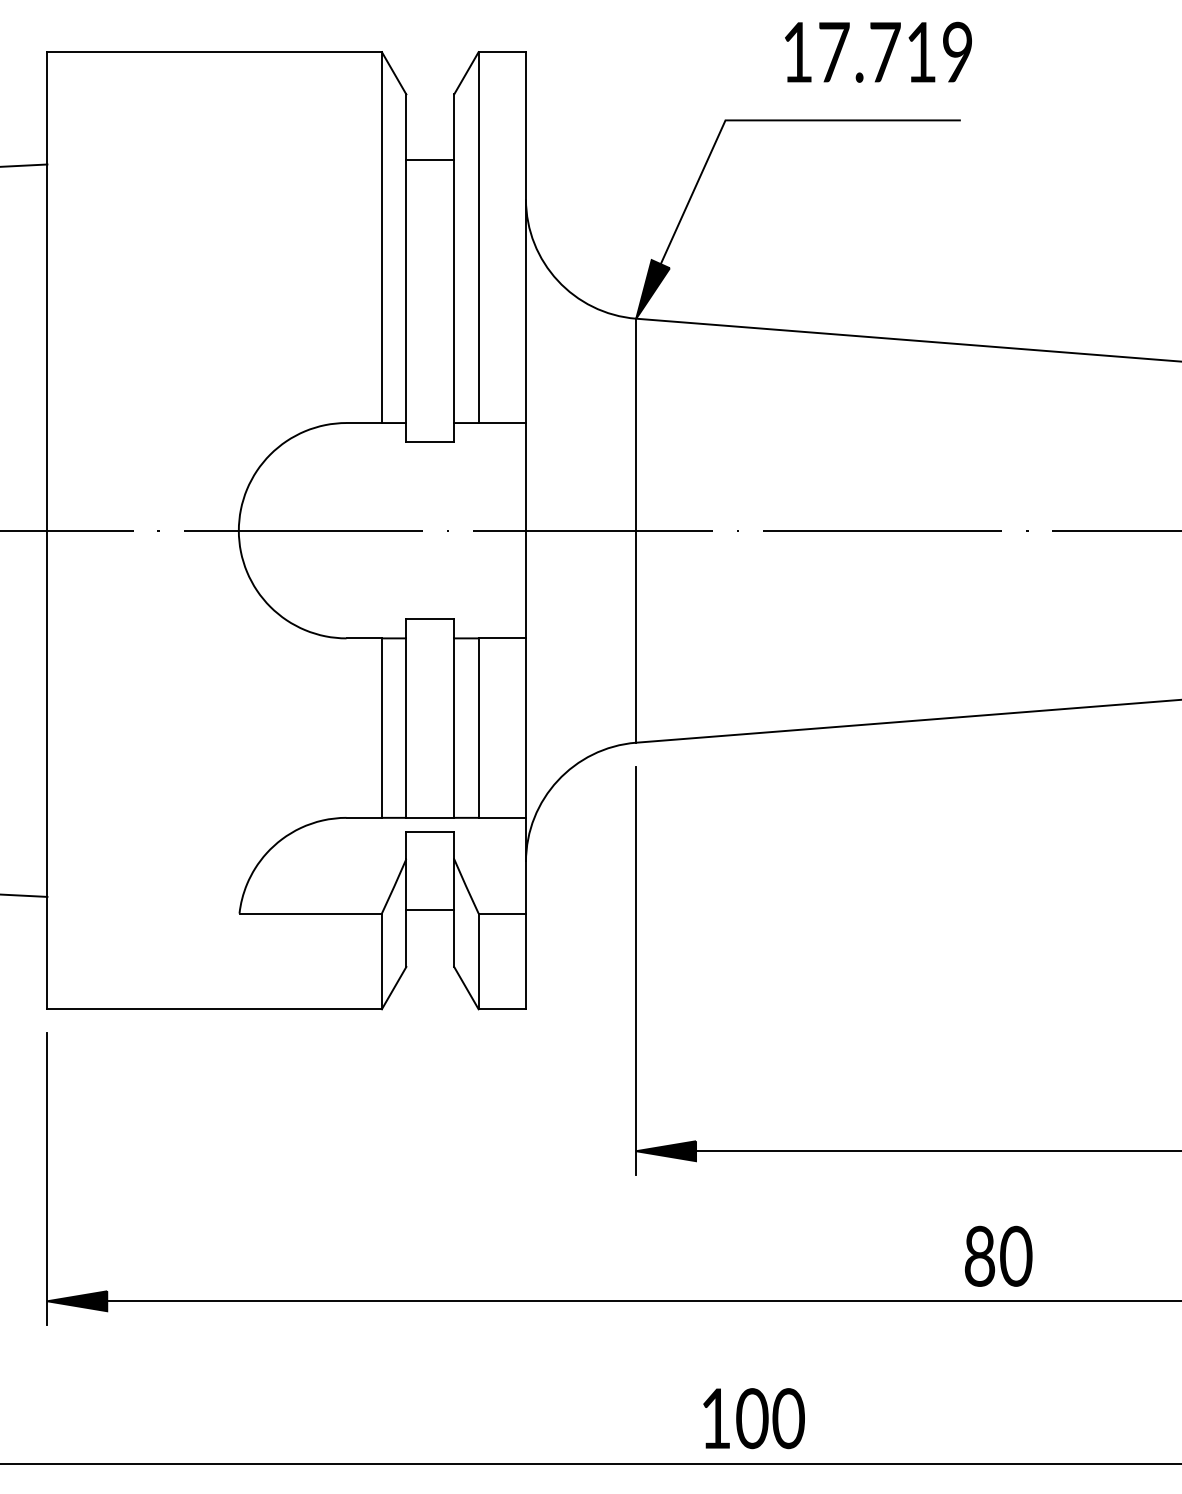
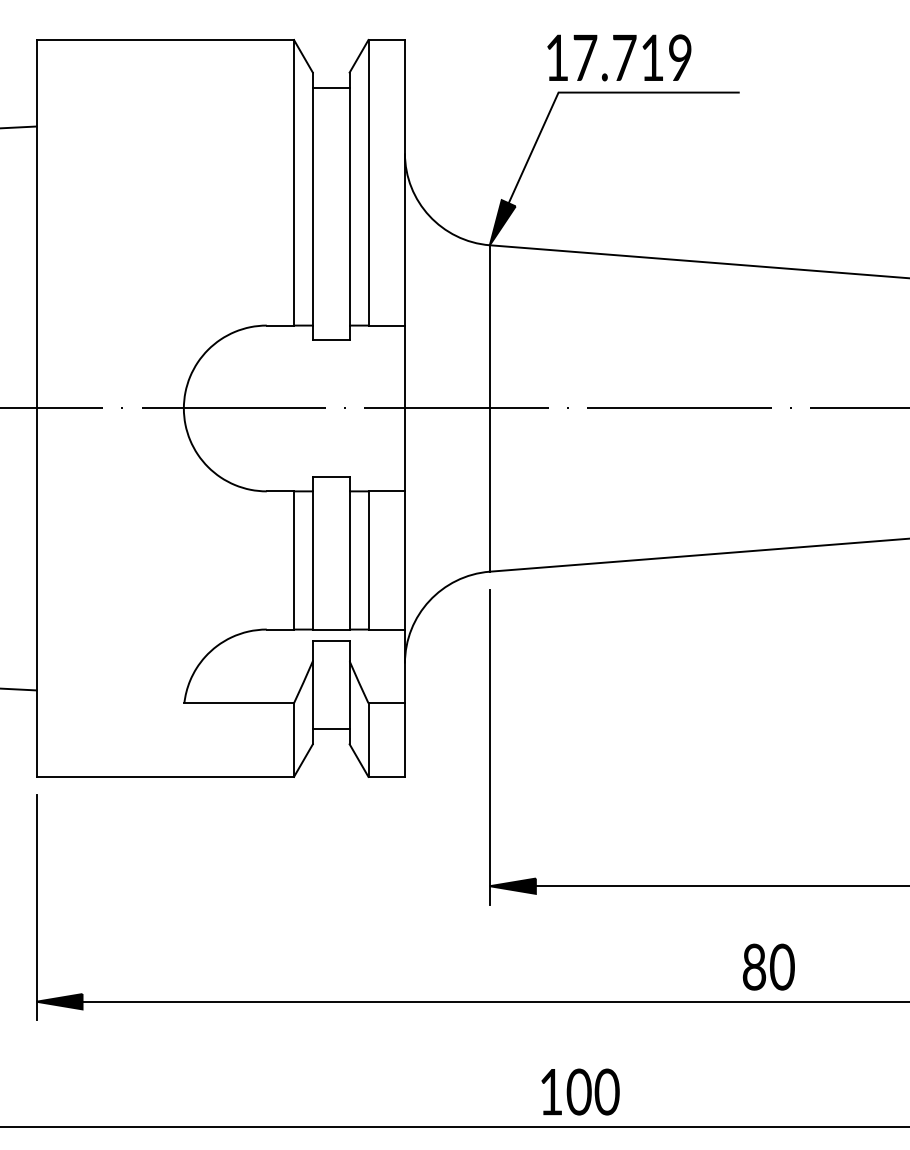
text: (878, 51) -> (619, 57), moved
line: (430, 160) -> (331, 88), moved
line: (430, 910) -> (331, 729), moved

